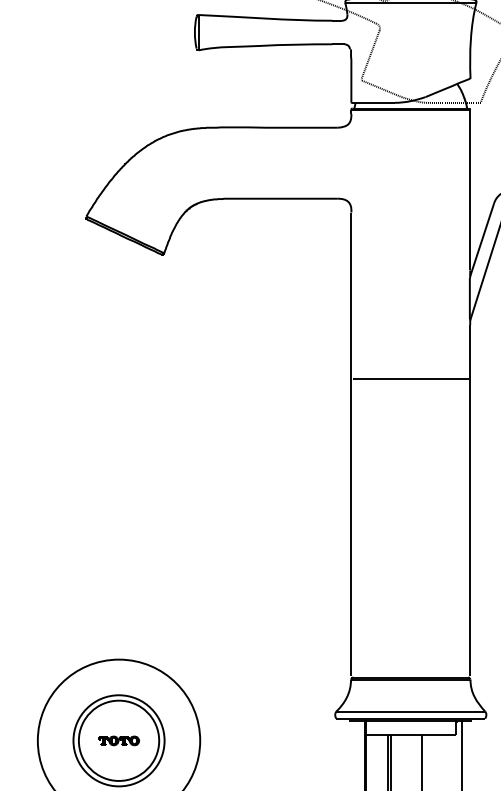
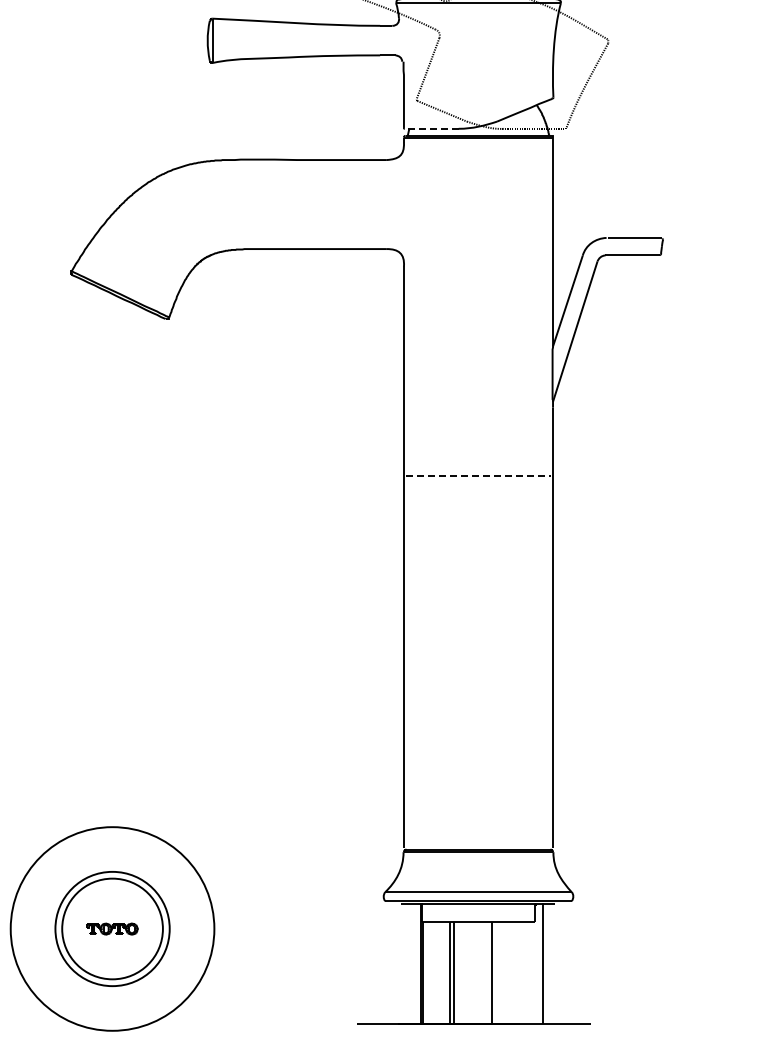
line: (373, 102) -> (431, 128), solid -> dashed
line: (410, 379) -> (478, 475), solid -> dashed

